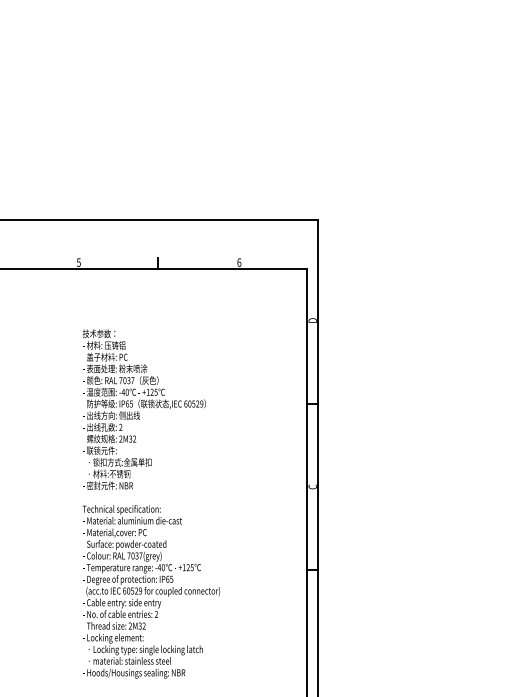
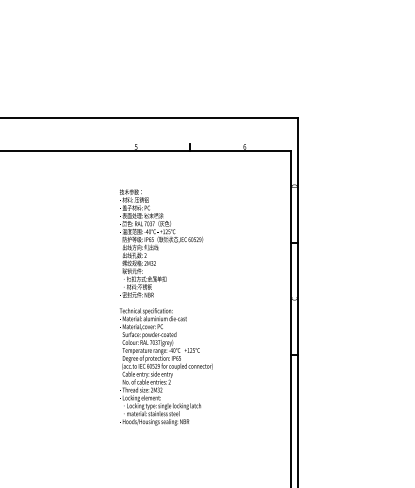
text: (151, 504) -> (166, 307), moved

